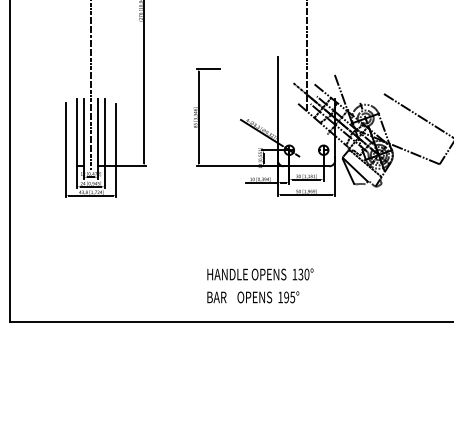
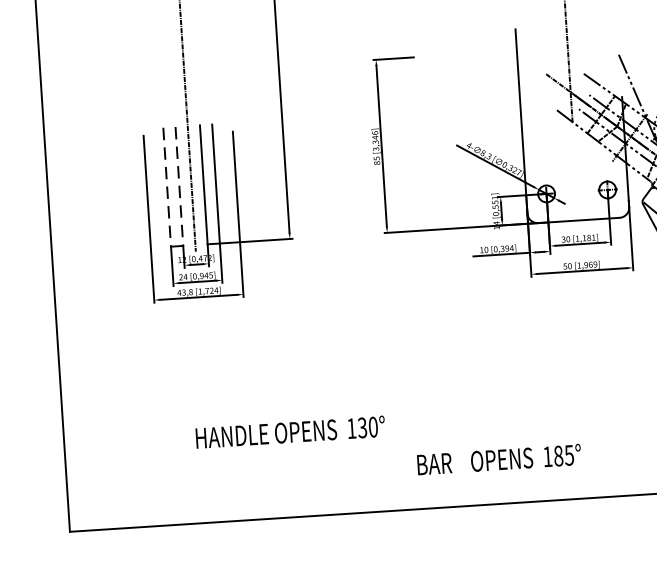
line: (77, 133) -> (167, 188), solid -> dashed
line: (84, 133) -> (180, 187), solid -> dashed
text: (260, 274) -> (290, 432), moved
text: (286, 297) -> (558, 456), 195° -> 185°

